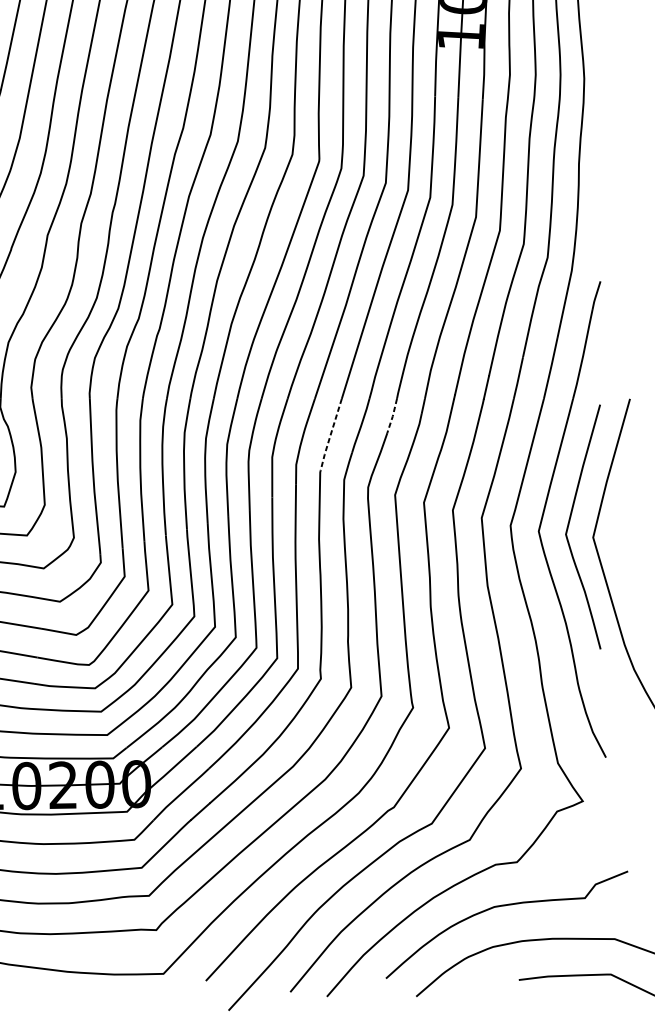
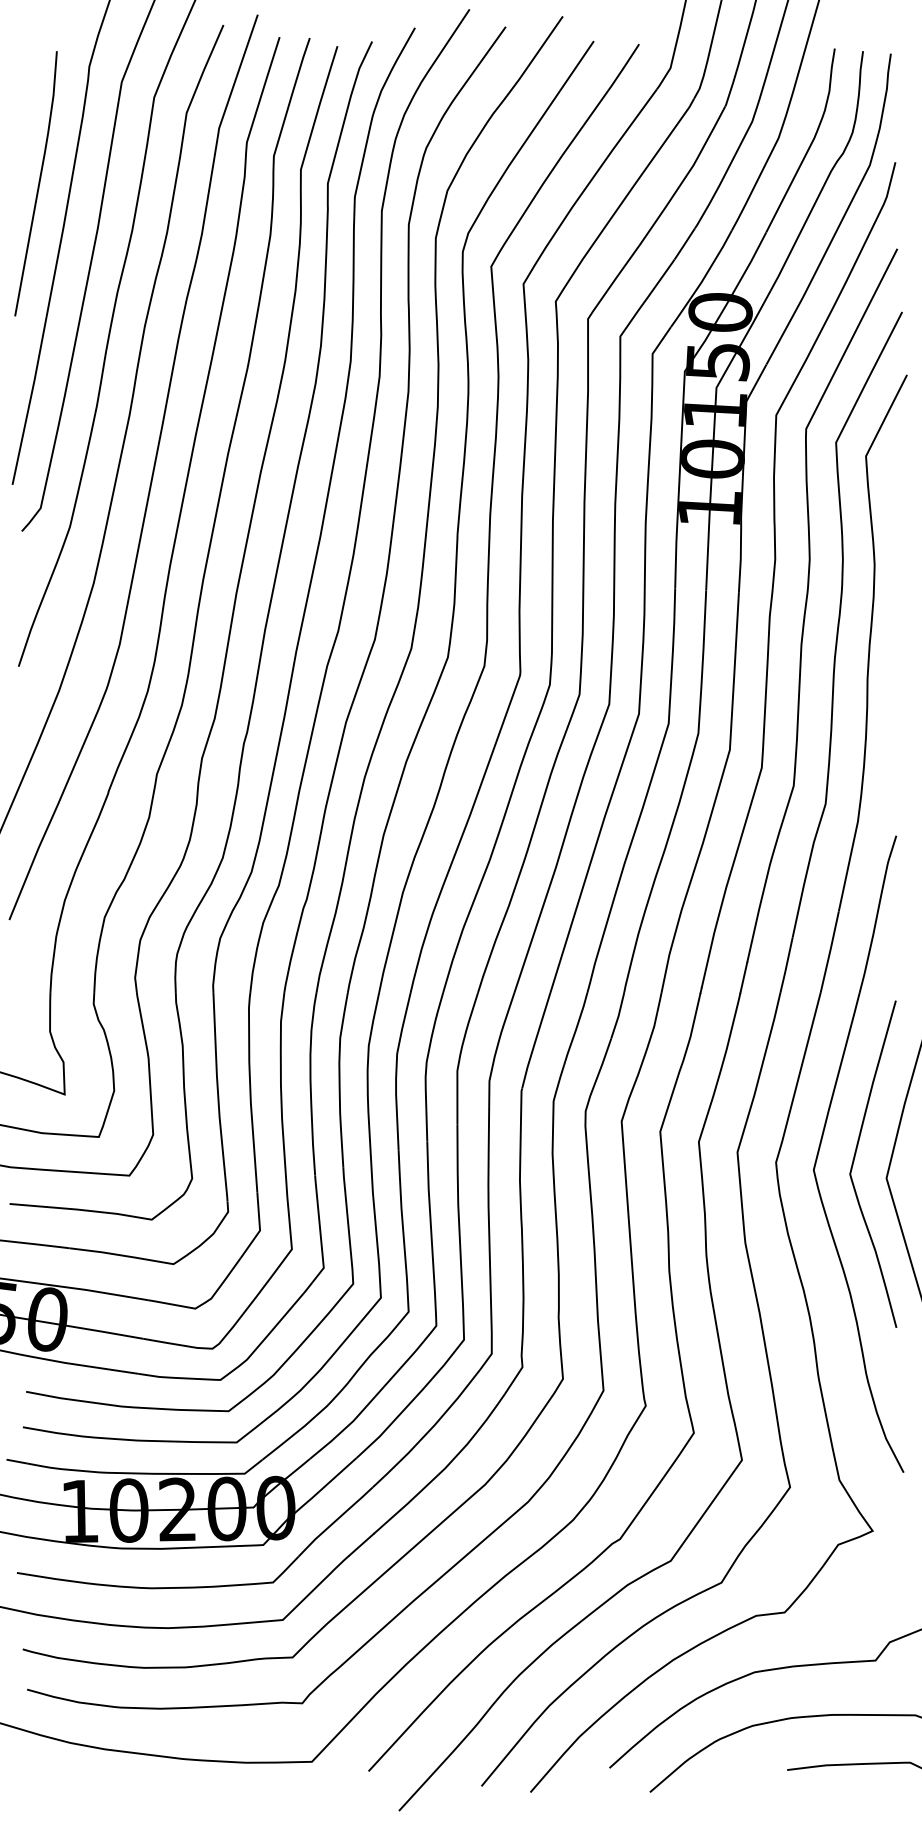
line: (392, 416) -> (618, 1016), dashed -> solid
line: (330, 435) -> (535, 1041), dashed -> solid

